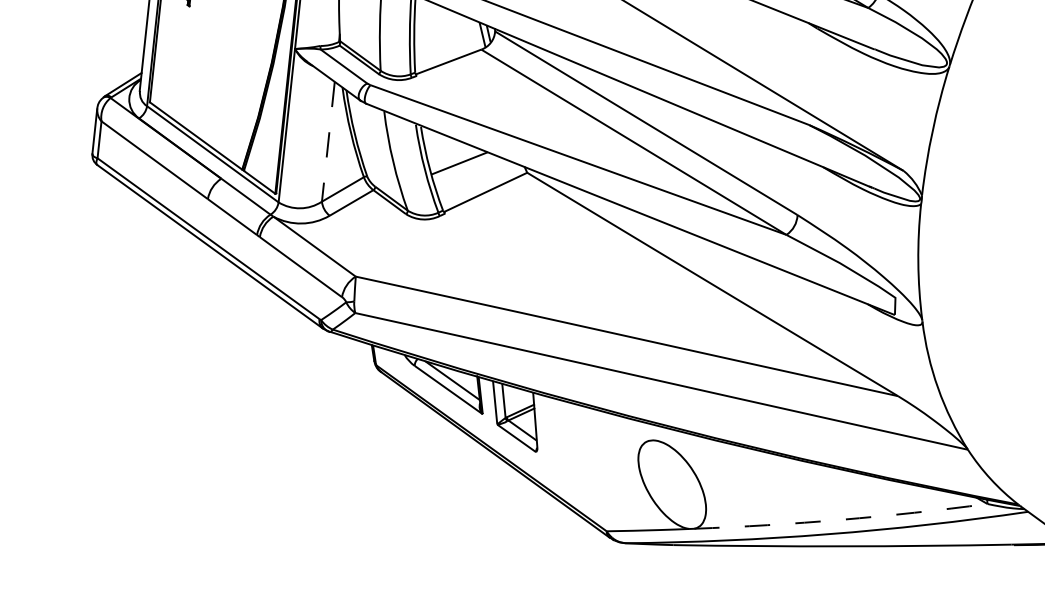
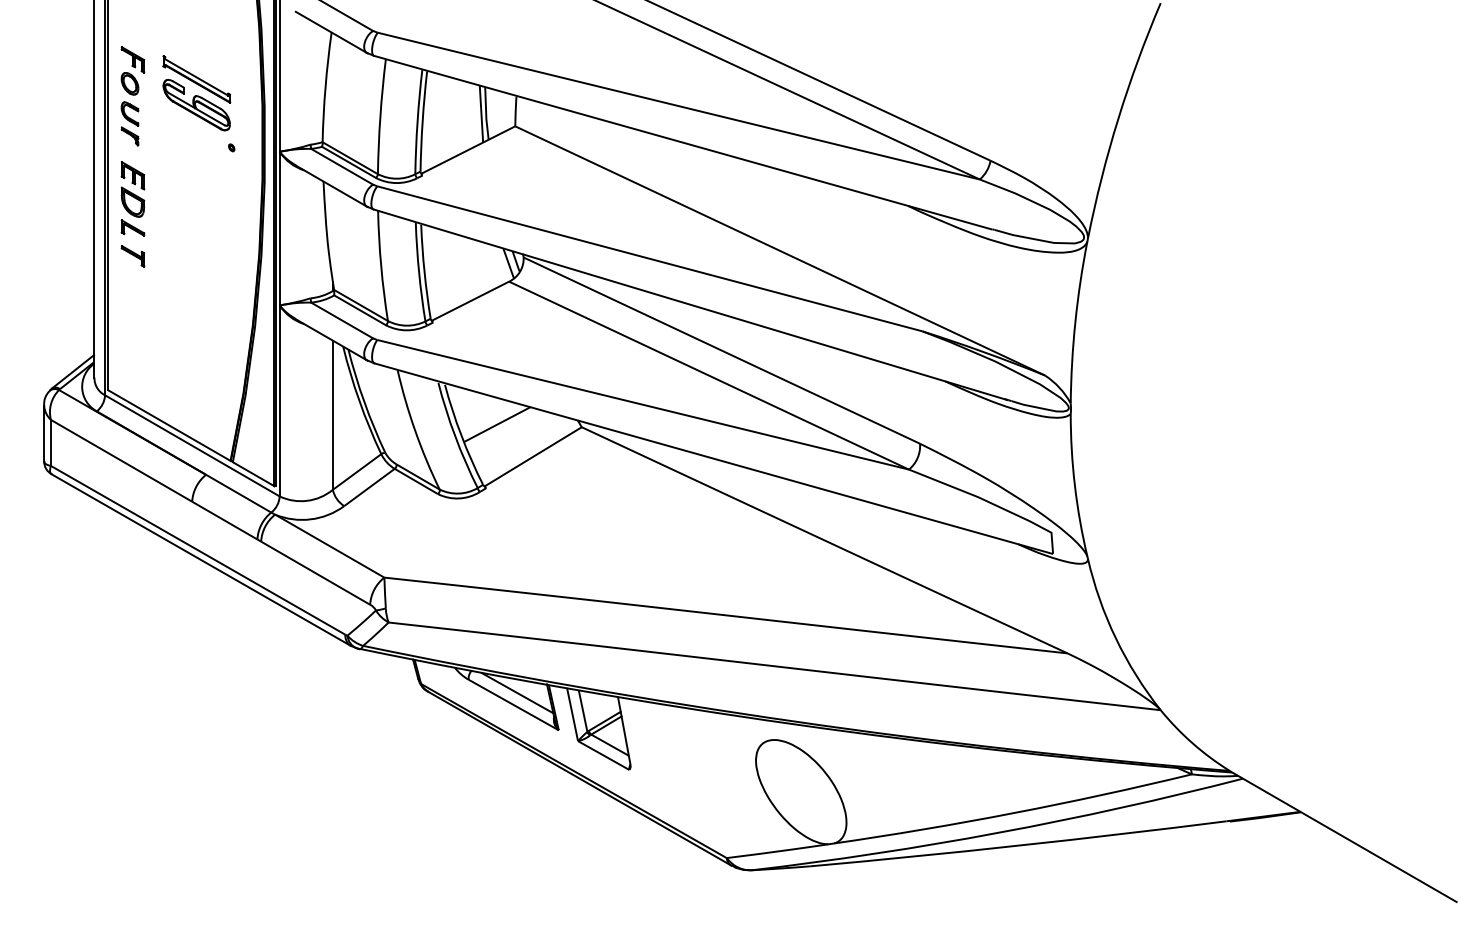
line: (328, 141) -> (332, 415), dashed -> solid
arc: (840, 520) -> (1013, 813), dashed -> solid

